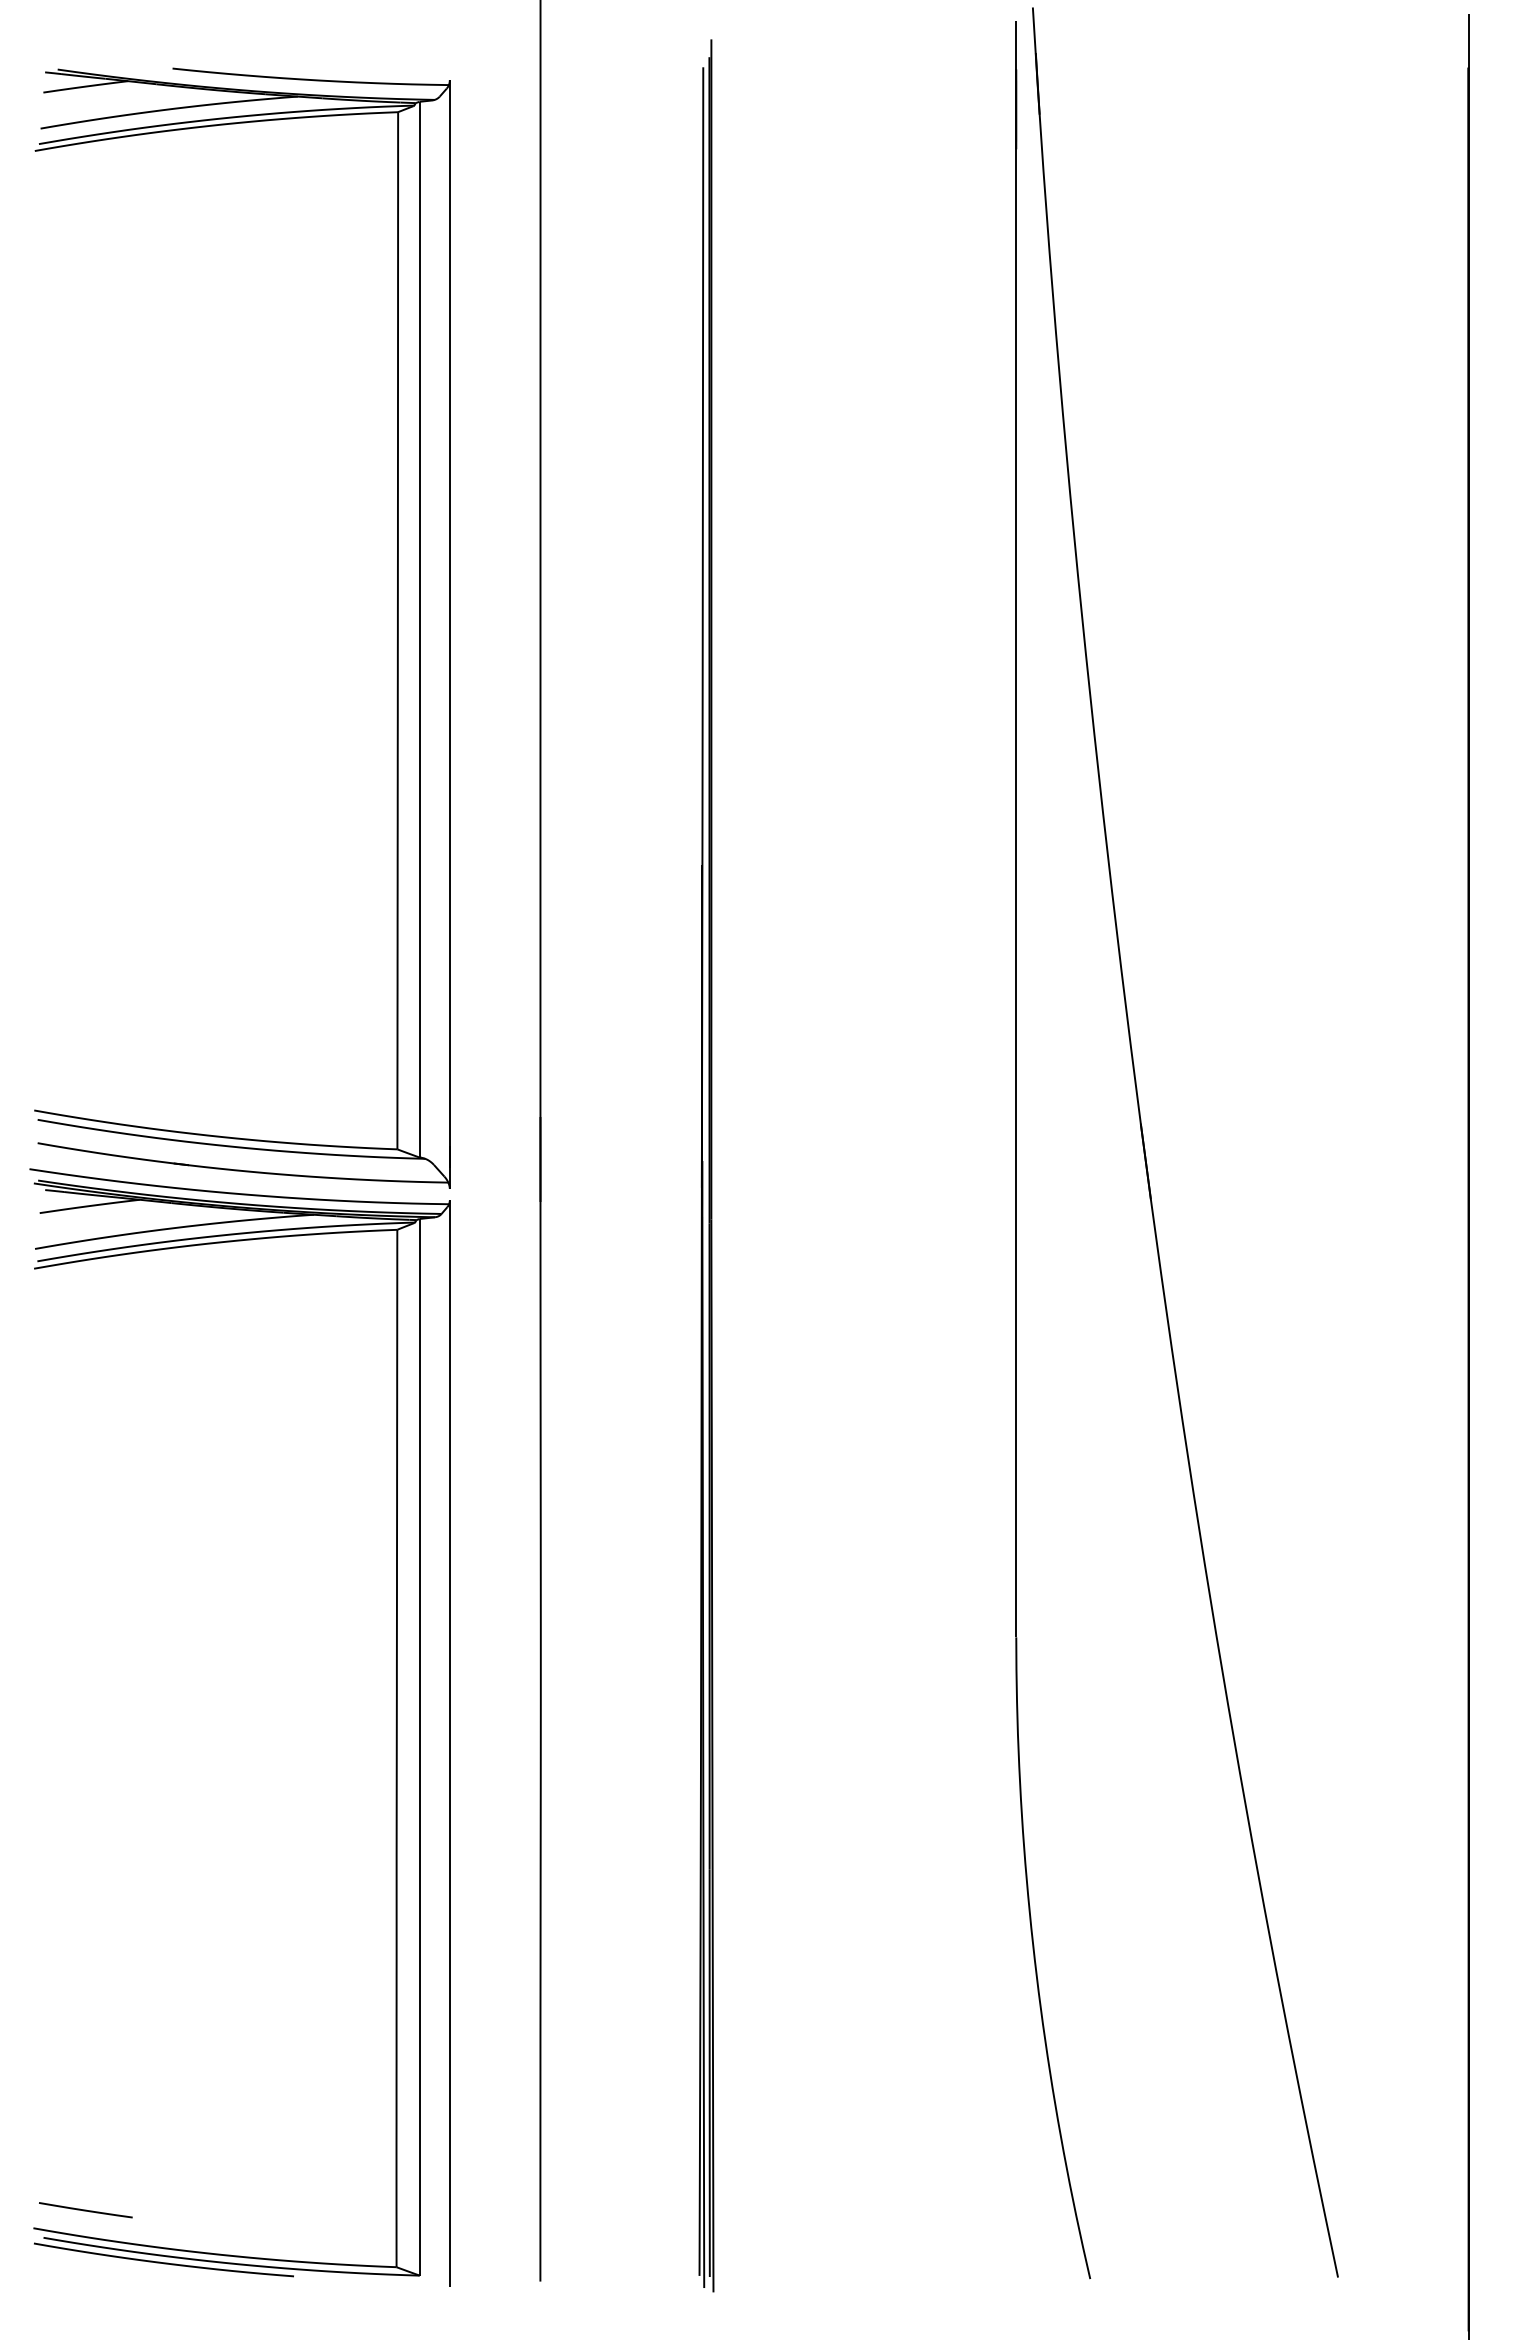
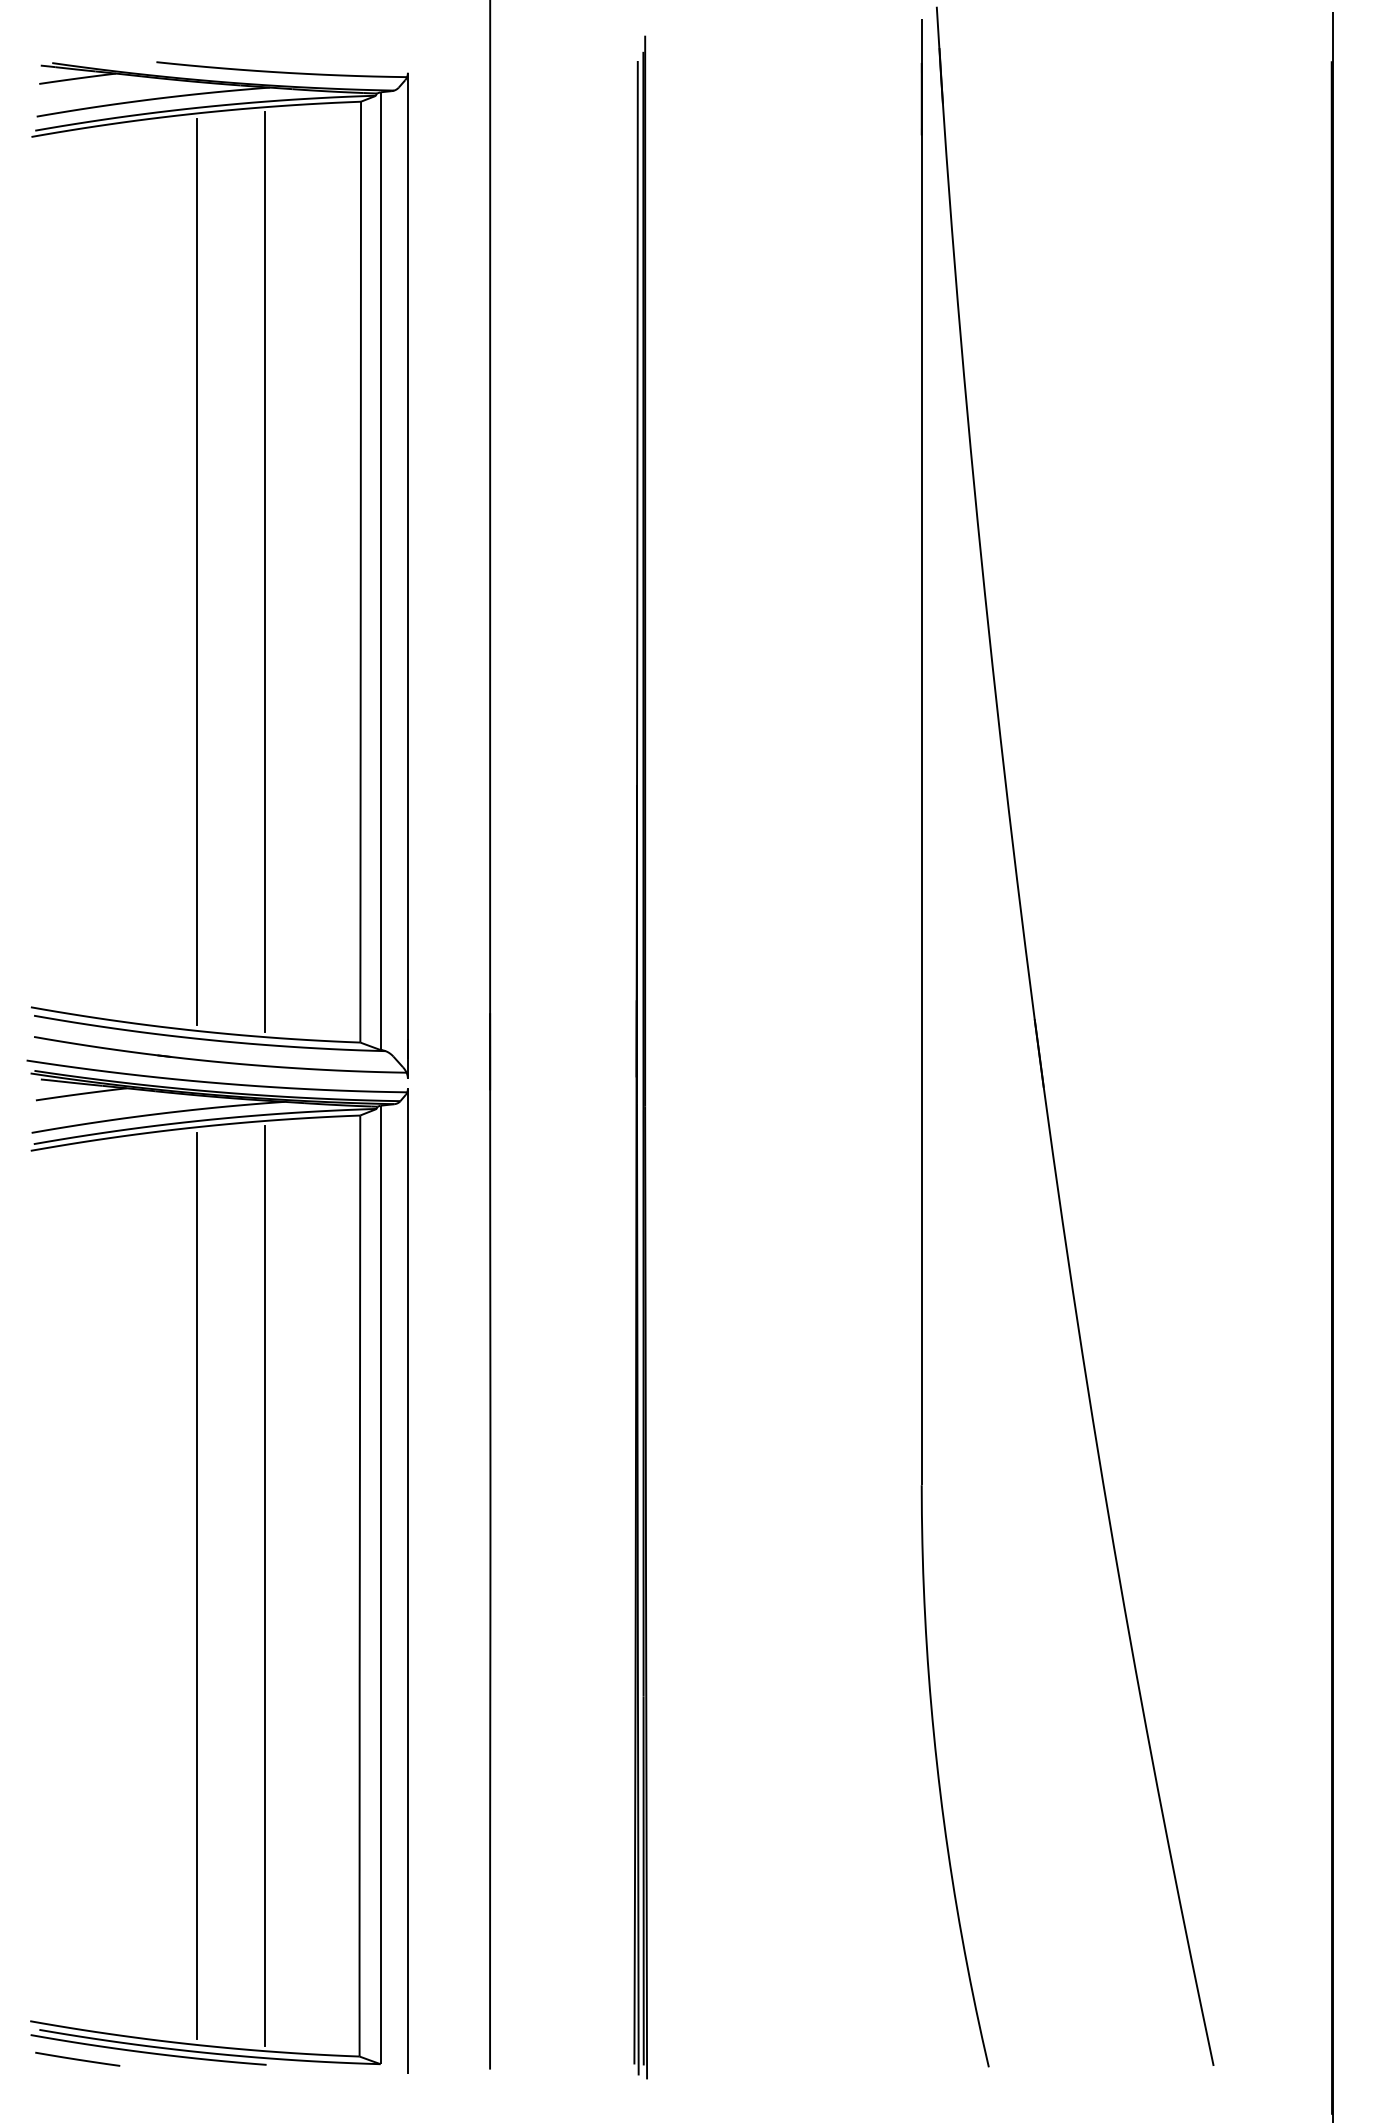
line: (217, 630) -> (197, 571), added
line: (292, 630) -> (265, 571), added
line: (217, 1748) -> (197, 1586), added
line: (292, 1748) -> (265, 1586), added
line: (85, 2210) -> (77, 2059), moved

